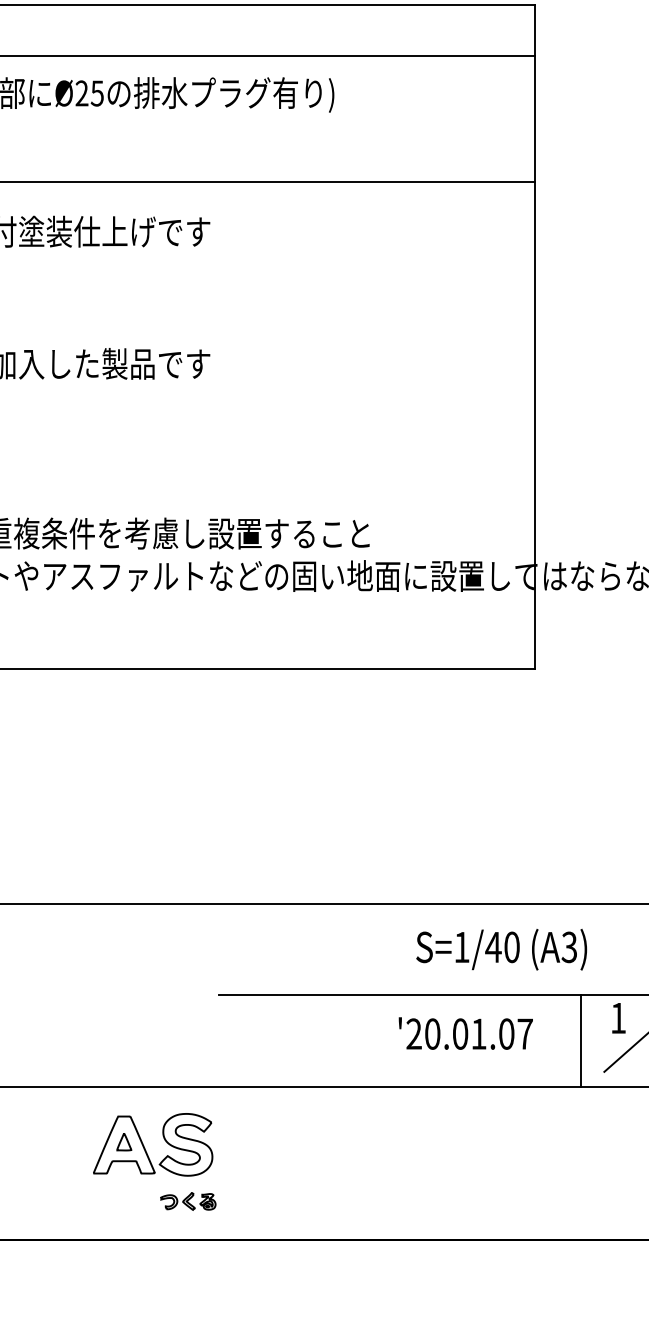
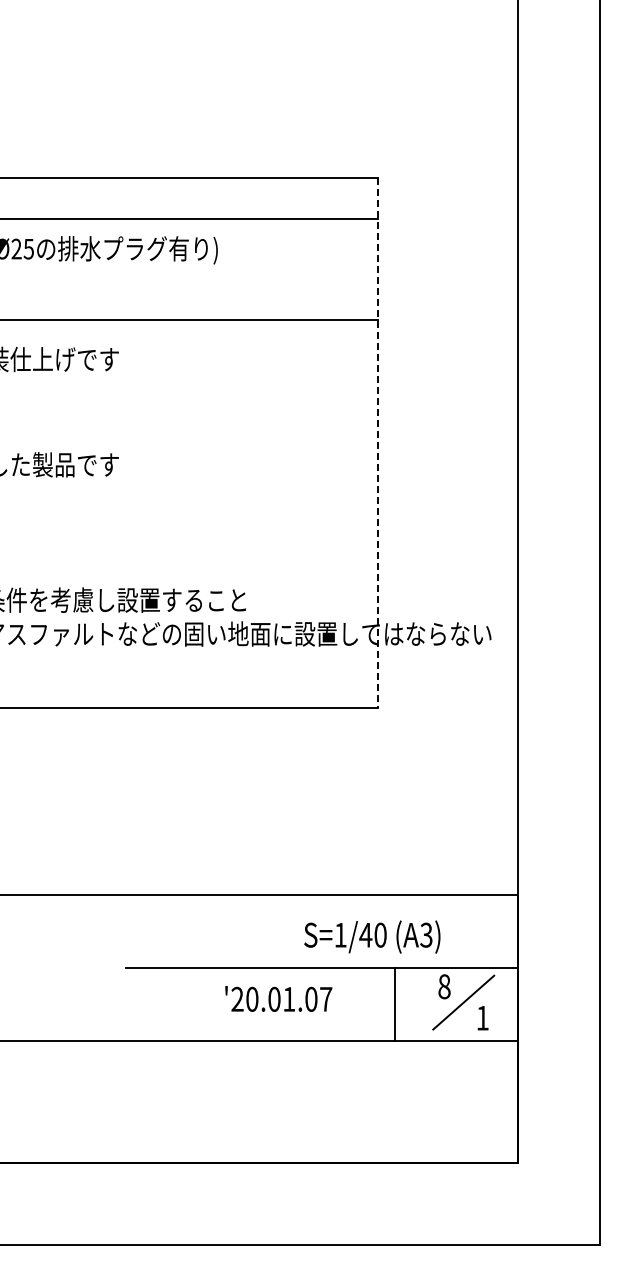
line: (535, 337) -> (378, 443), solid -> dashed
text: (501, 948) -> (372, 936), moved
text: (618, 1017) -> (444, 986), 1 -> 8
text: (465, 1032) -> (278, 998), moved
line: (580, 1040) -> (394, 1004), moved
part: (154, 1162) -> (74, 1101), removed

